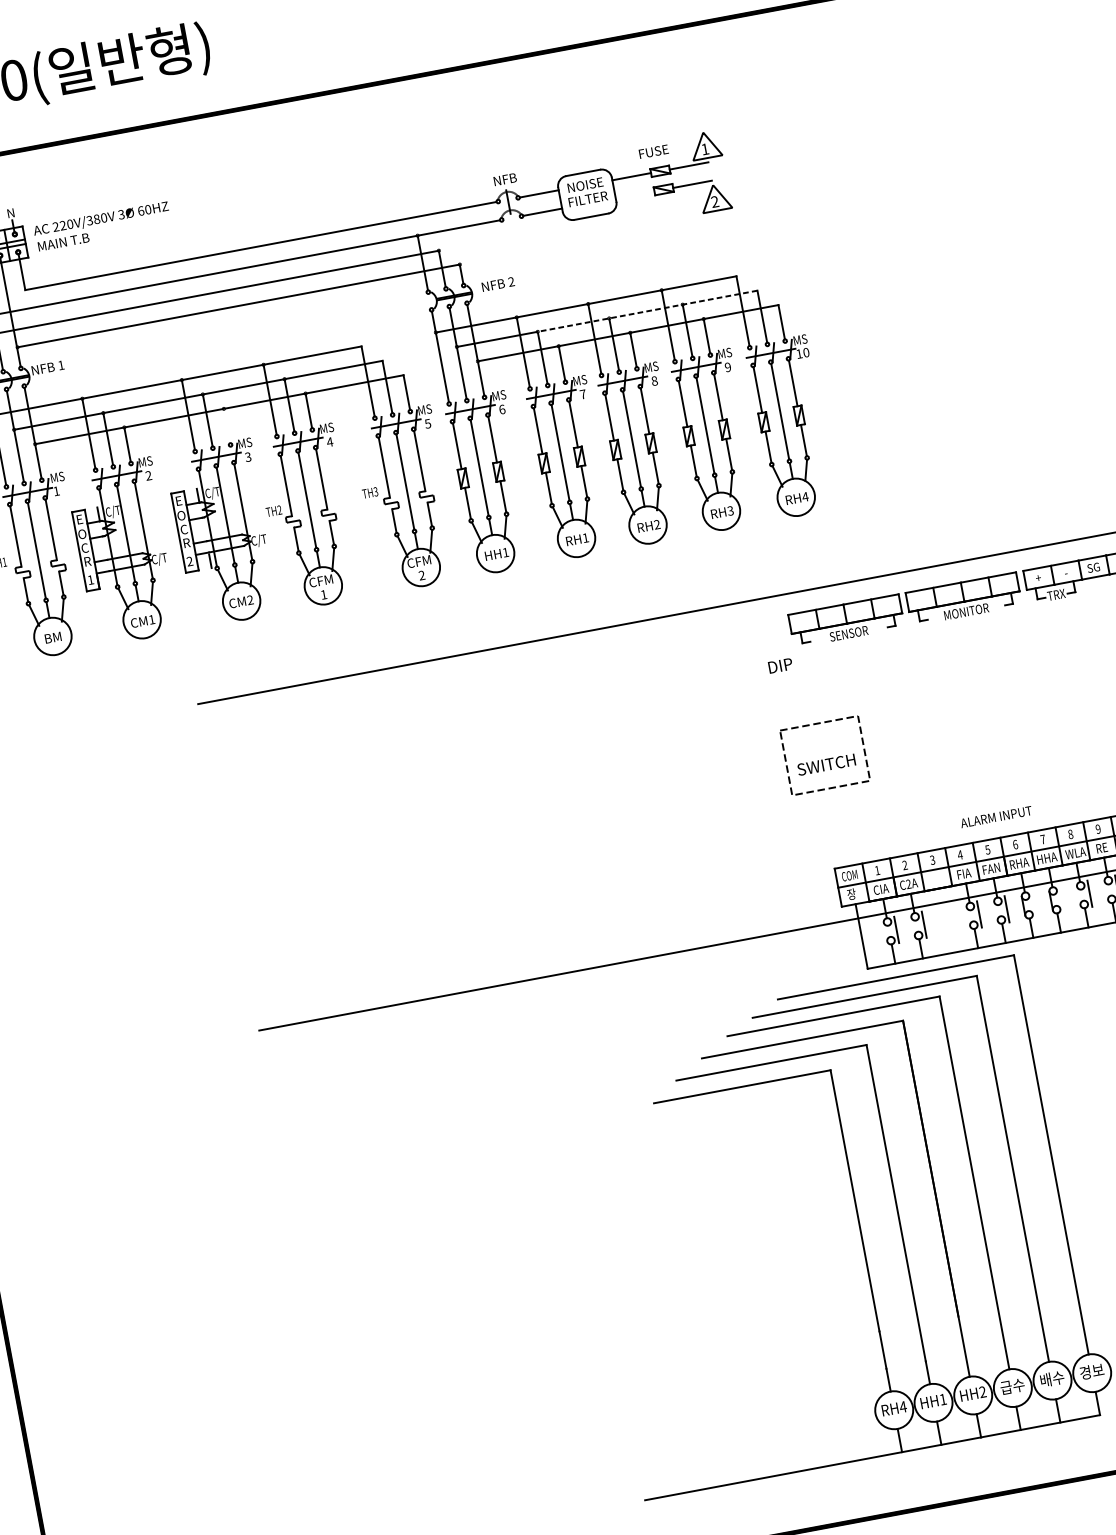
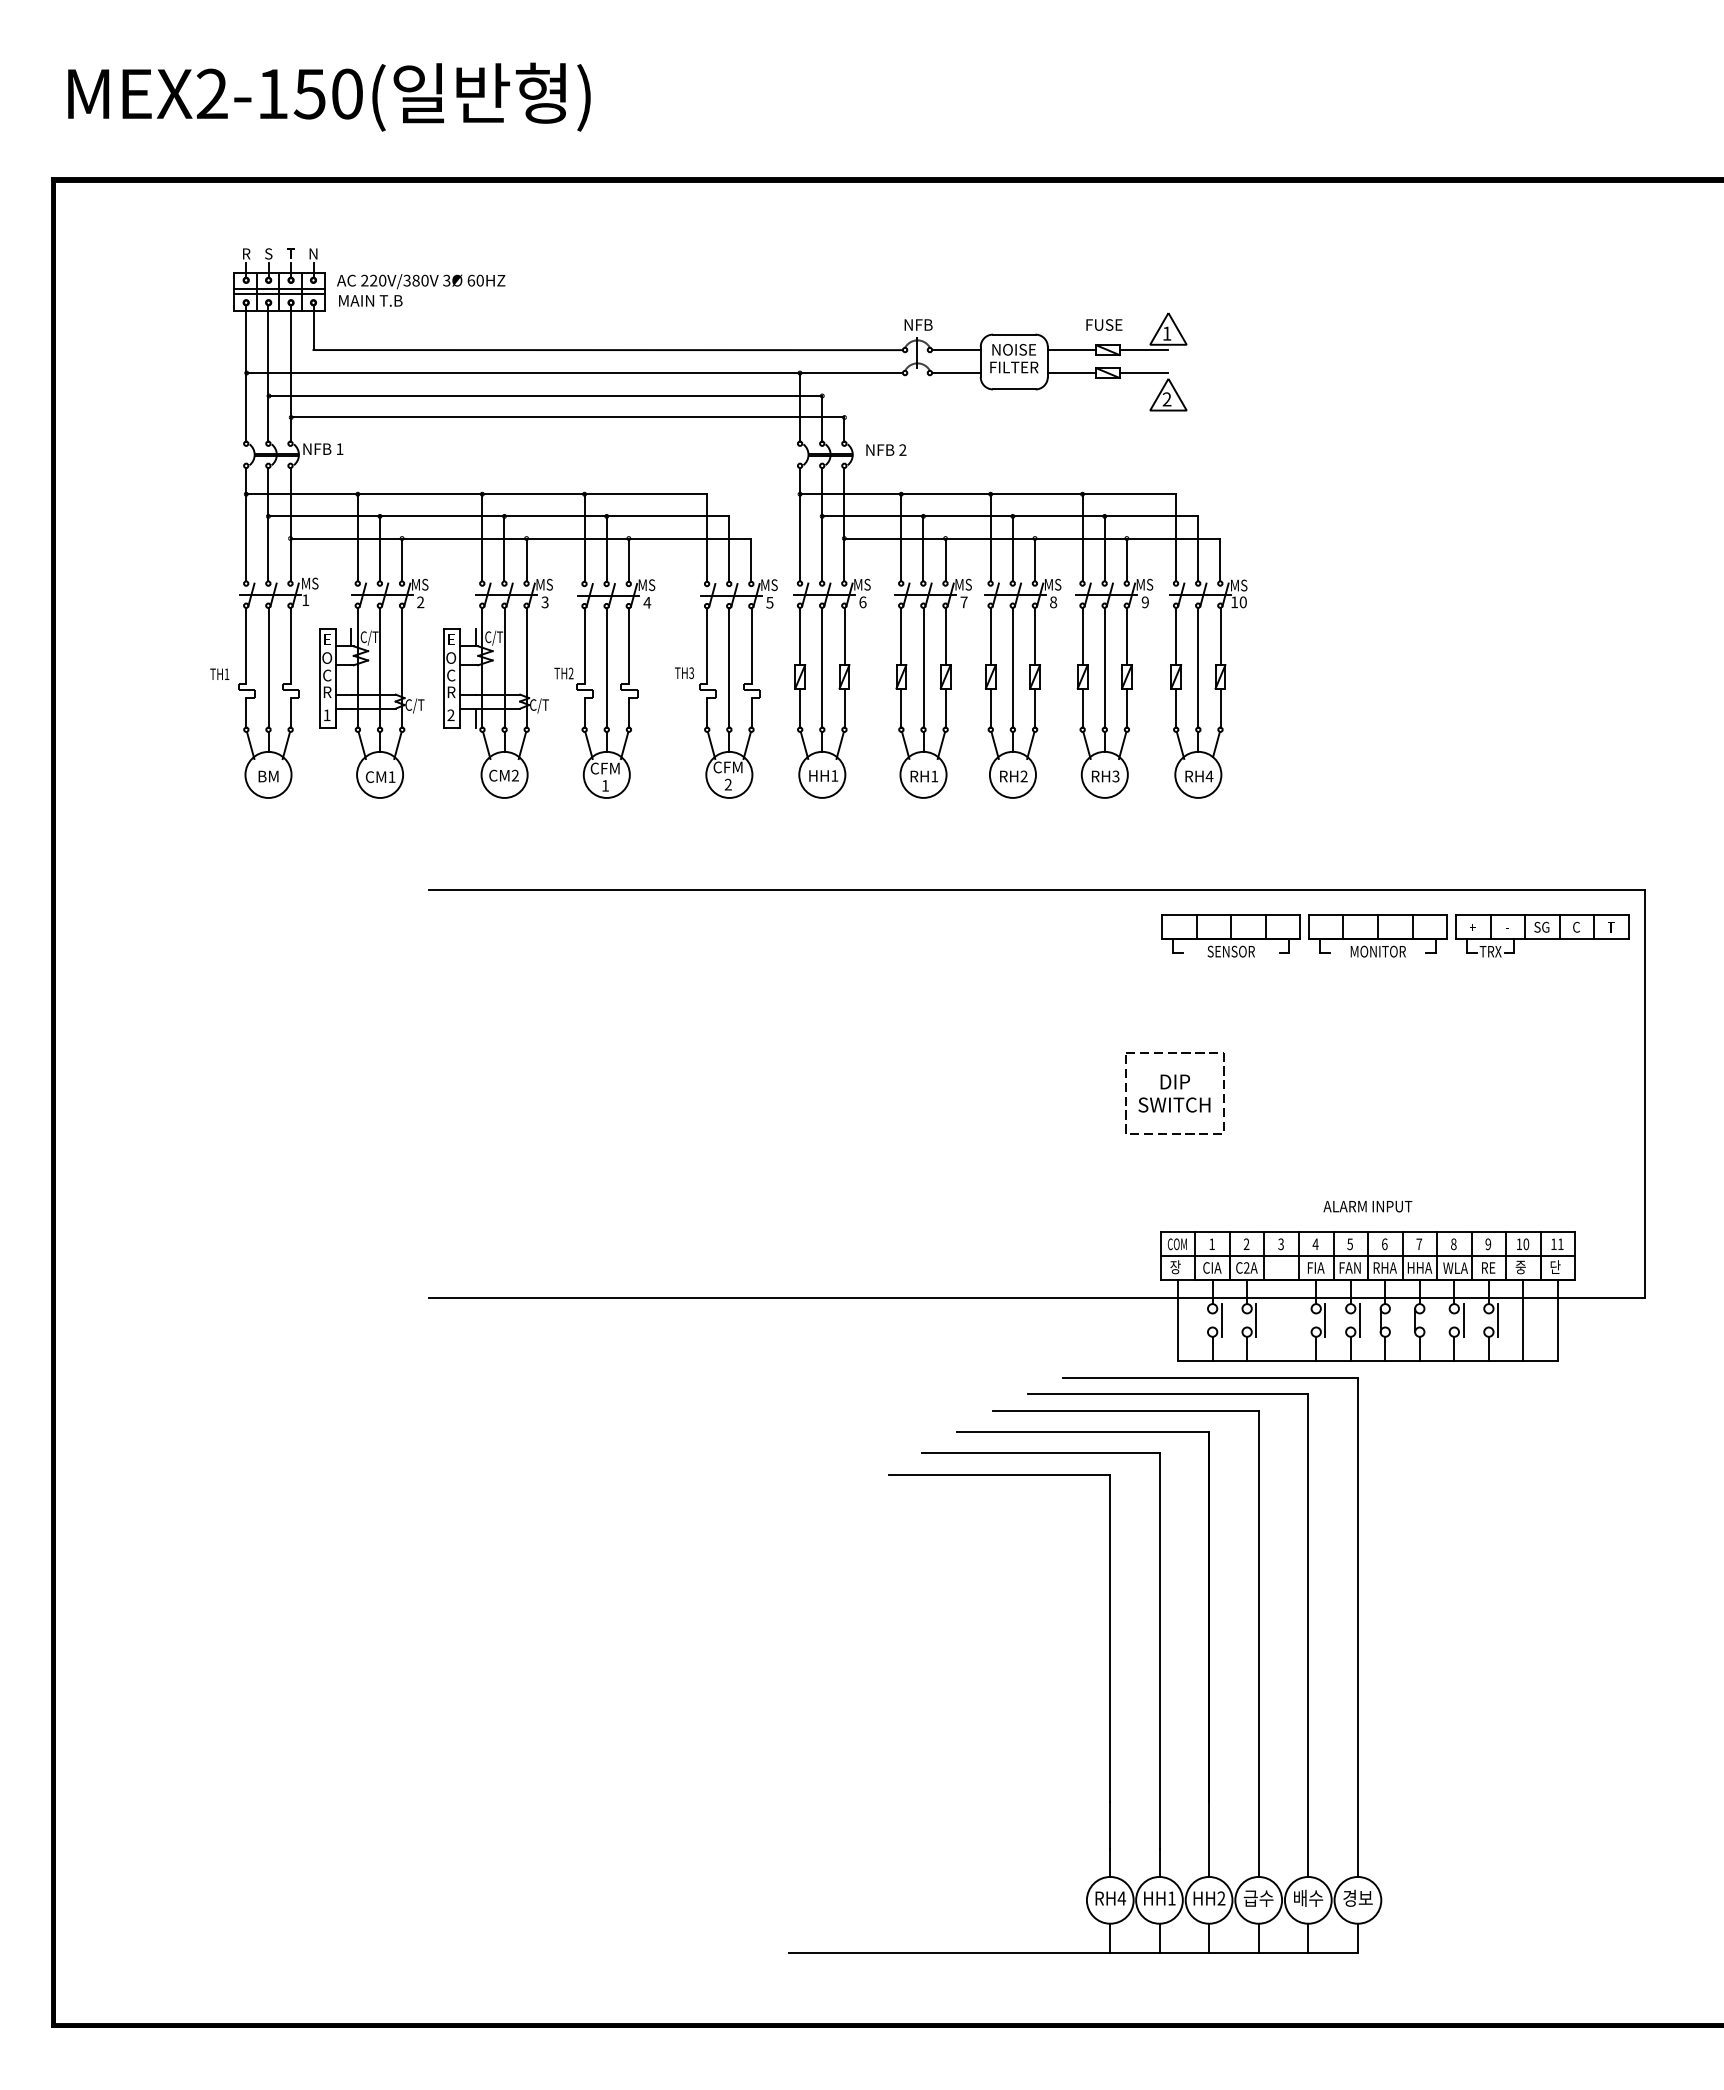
line: (634, 195) -> (1071, 373), added
line: (646, 311) -> (1059, 516), dashed -> solid
line: (226, 425) -> (526, 559), added
text: (779, 665) -> (1174, 1081), moved

